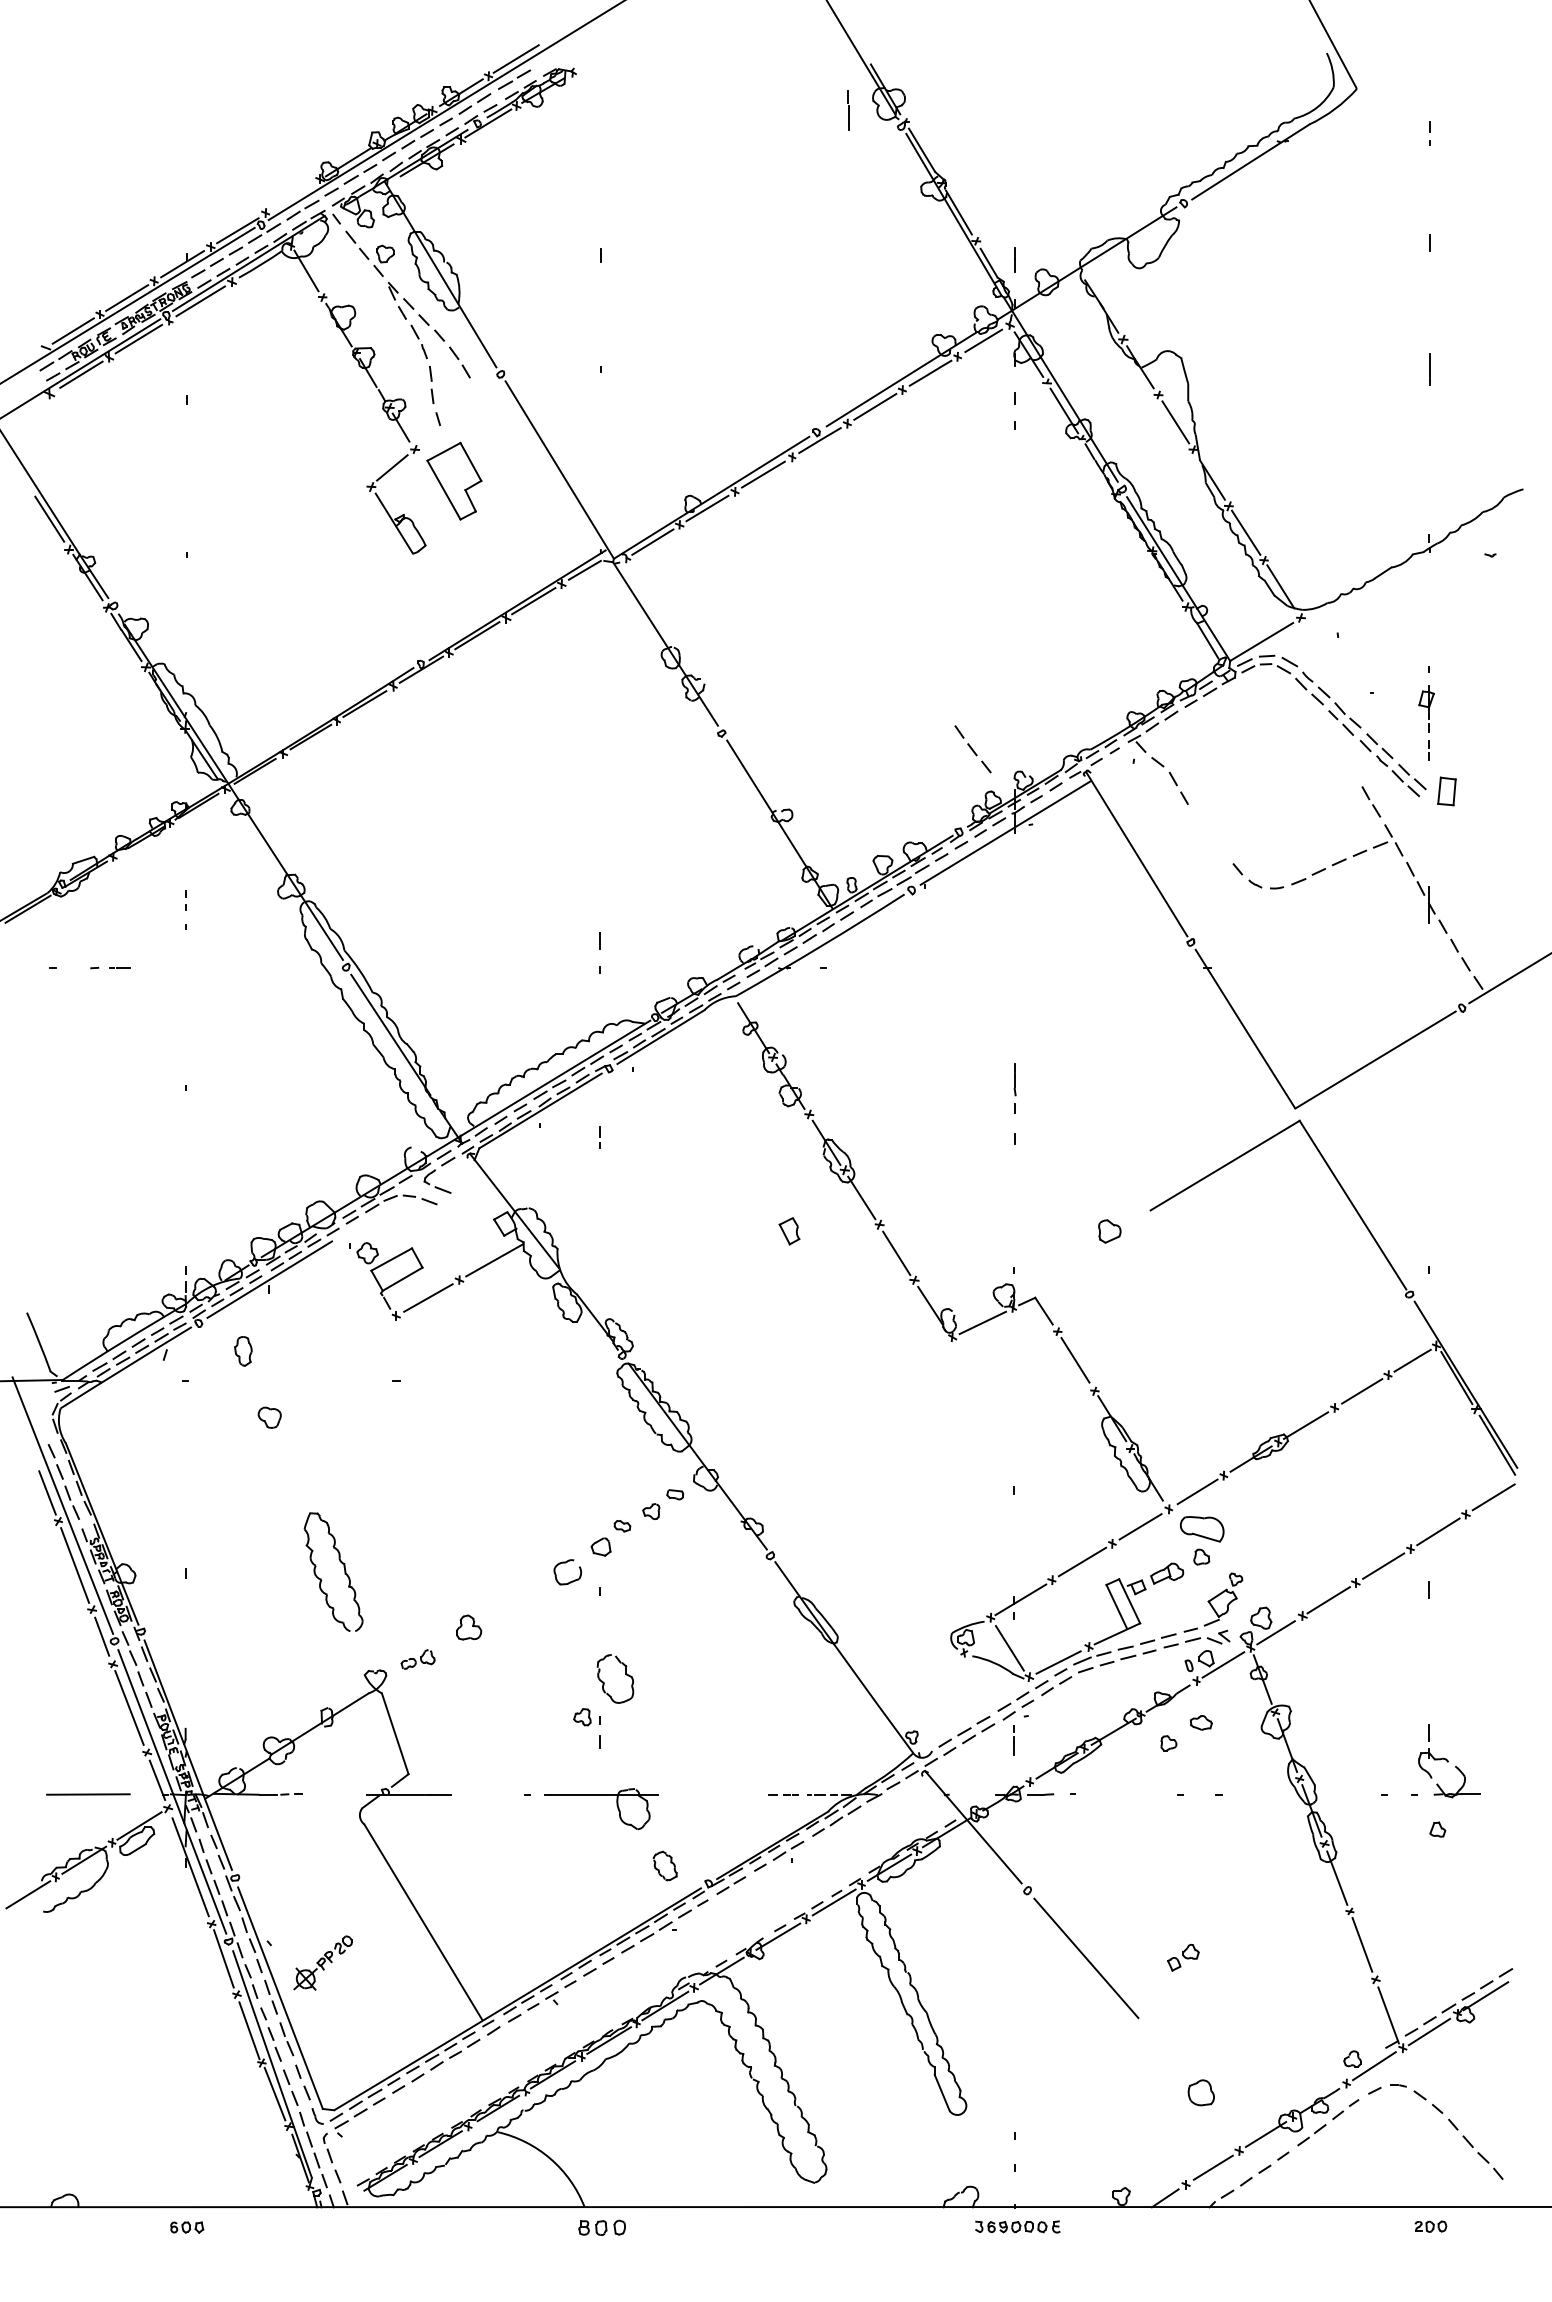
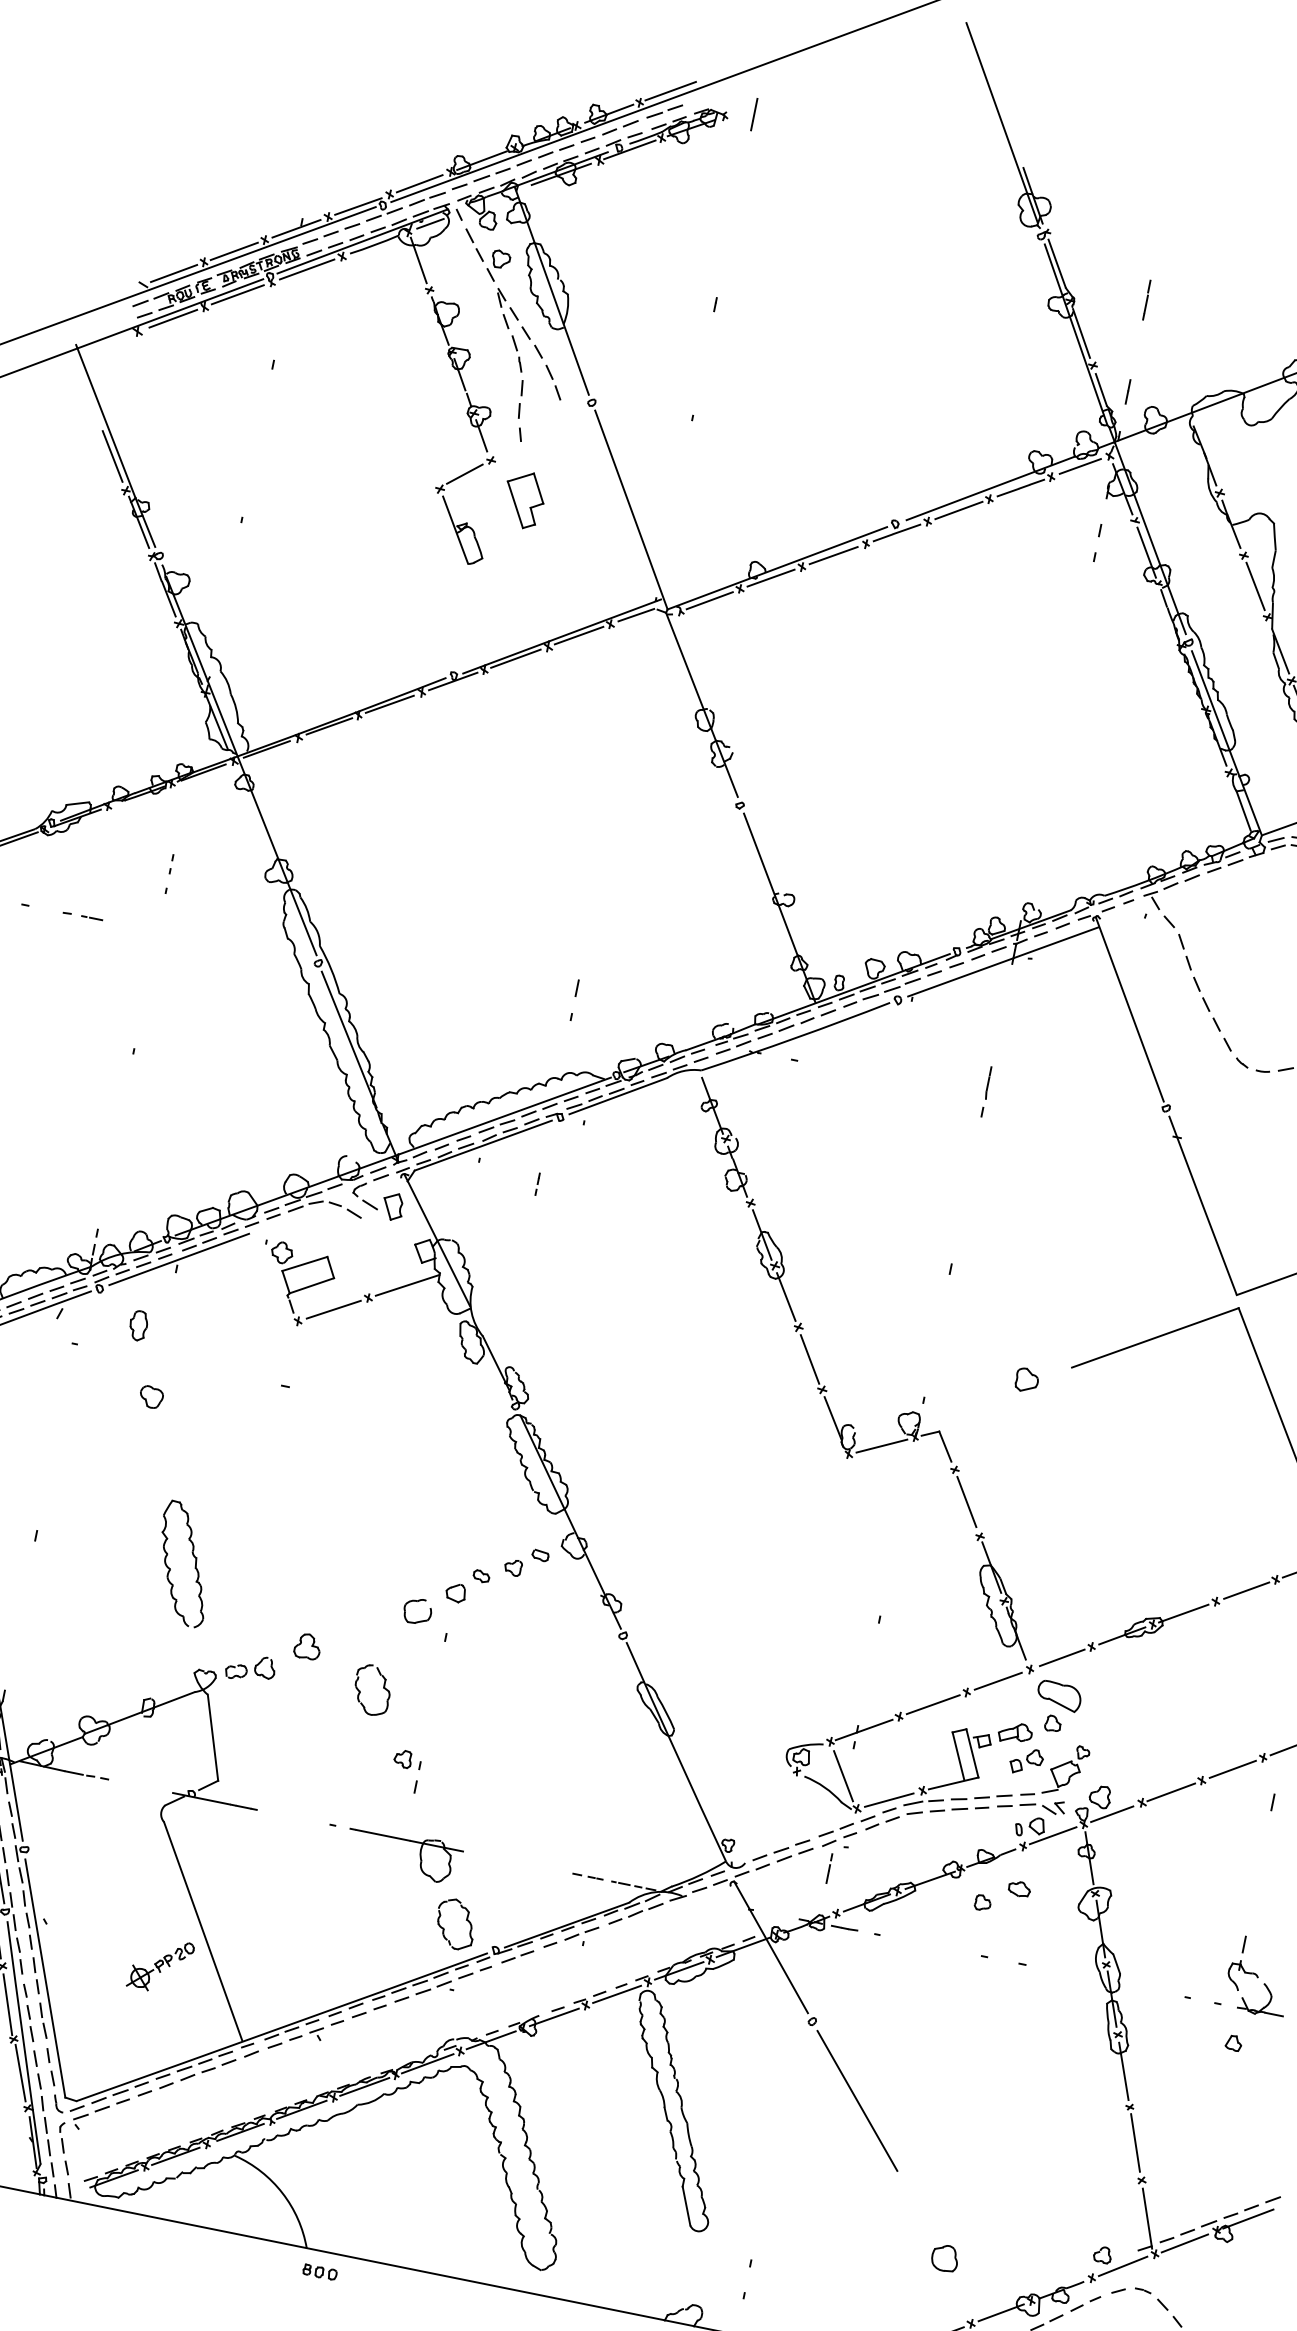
line: (600, 65) -> (753, 114), added
line: (848, 110) -> (1146, 299), moved
line: (292, 196) -> (419, 183), added
line: (310, 233) -> (430, 223), added
part: (454, 480) -> (524, 499), size x0.71
part: (972, 749) -> (1206, 1004), moved
part: (1014, 1088) -> (986, 1091), moved
part: (789, 1231) -> (393, 1206), moved
part: (417, 1659) -> (250, 1668), size x1.43
part: (625, 1674) -> (383, 1687), moved
part: (665, 1865) -> (456, 1923), size x1.67
part: (1183, 1957) -> (1026, 1761), moved
part: (322, 1962) -> (160, 1964), moved
part: (601, 2227) -> (319, 2271), size x0.71

